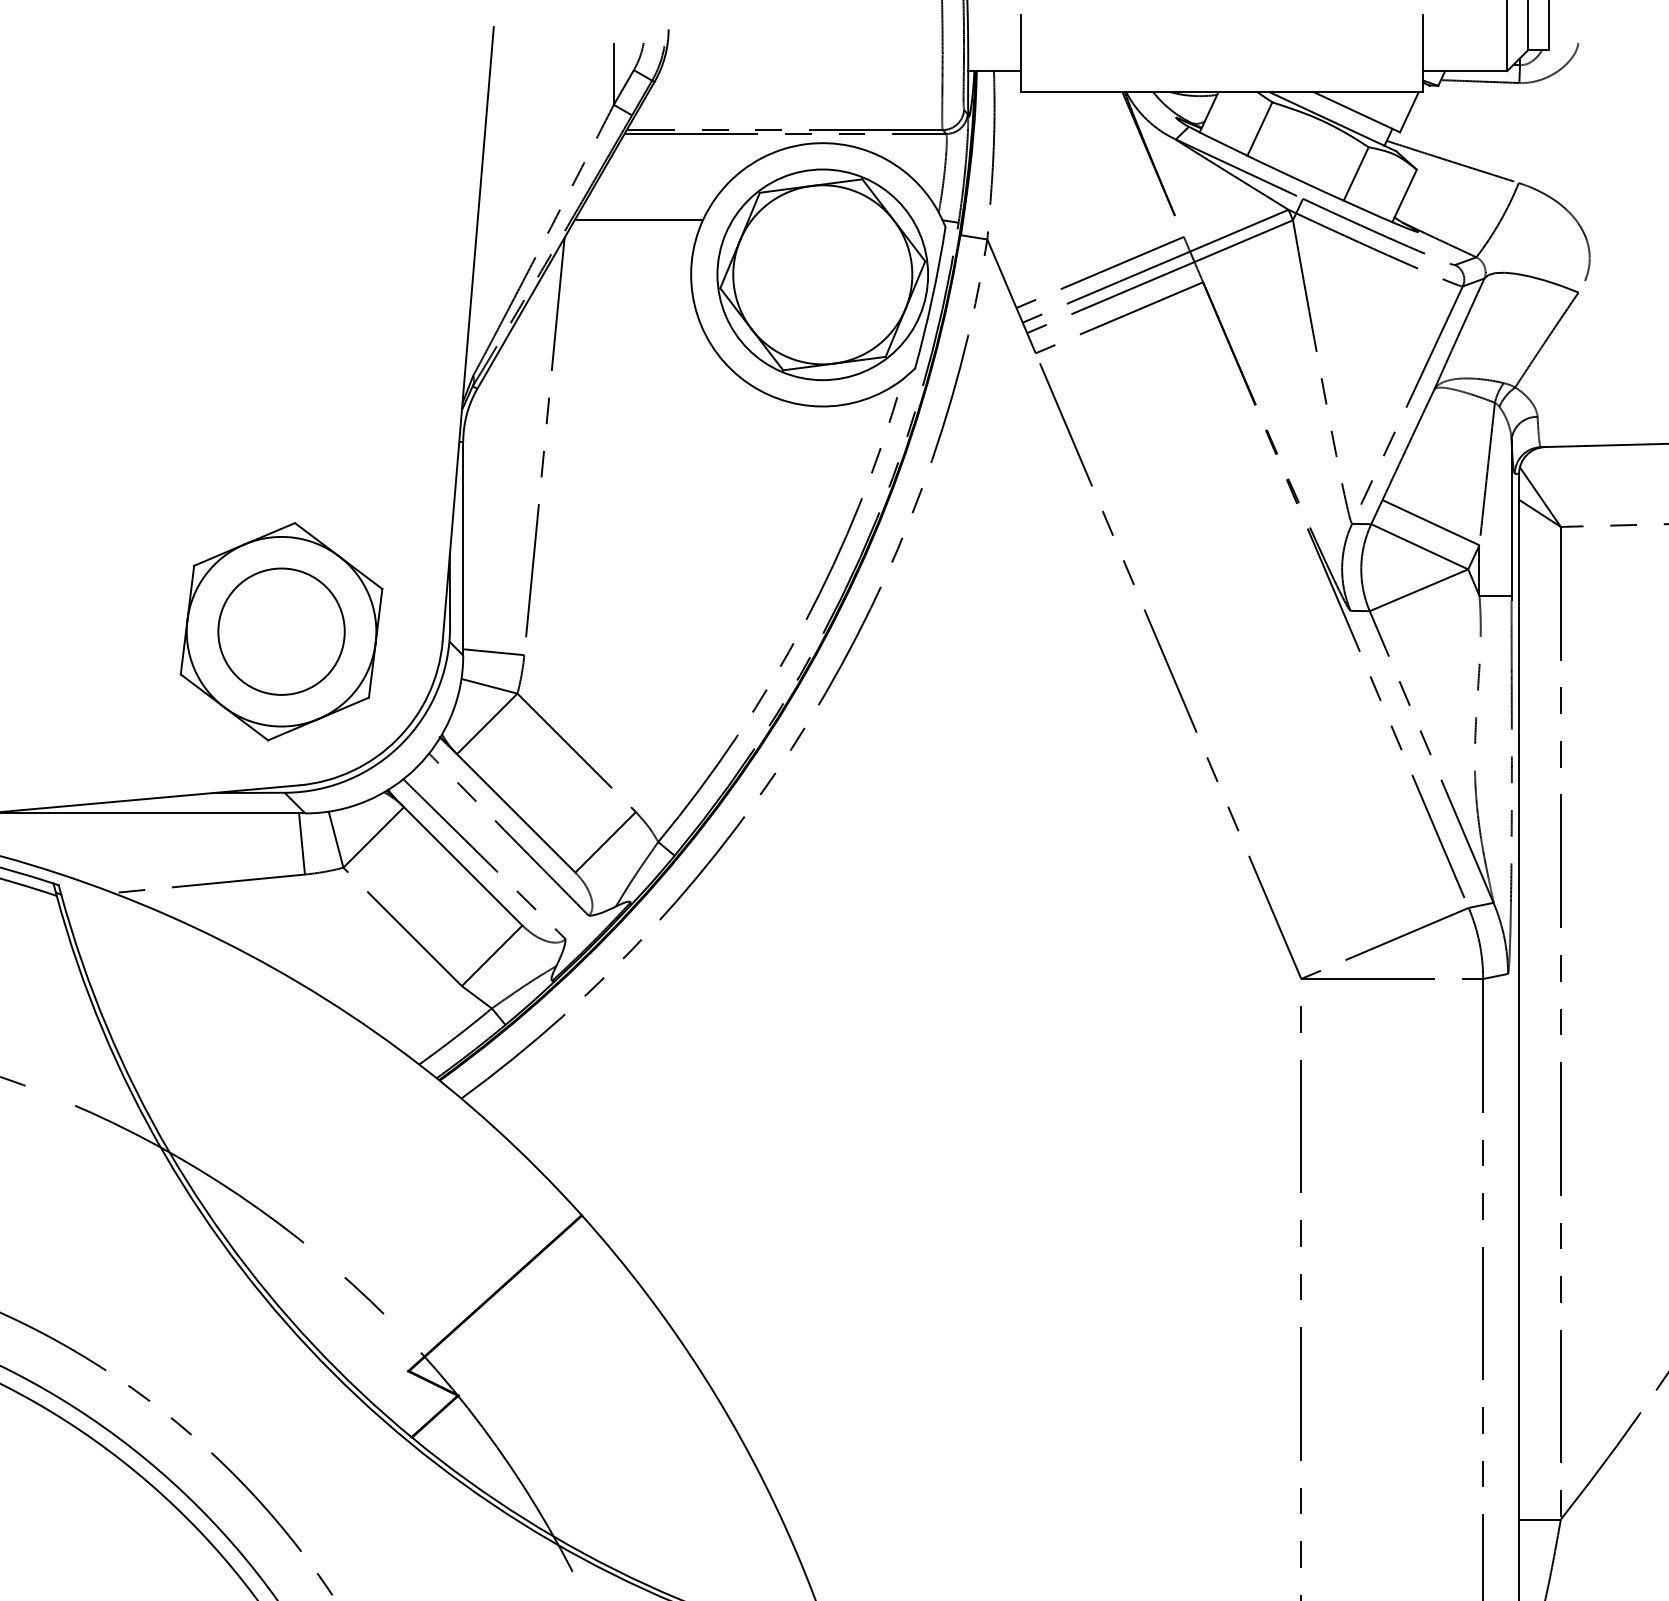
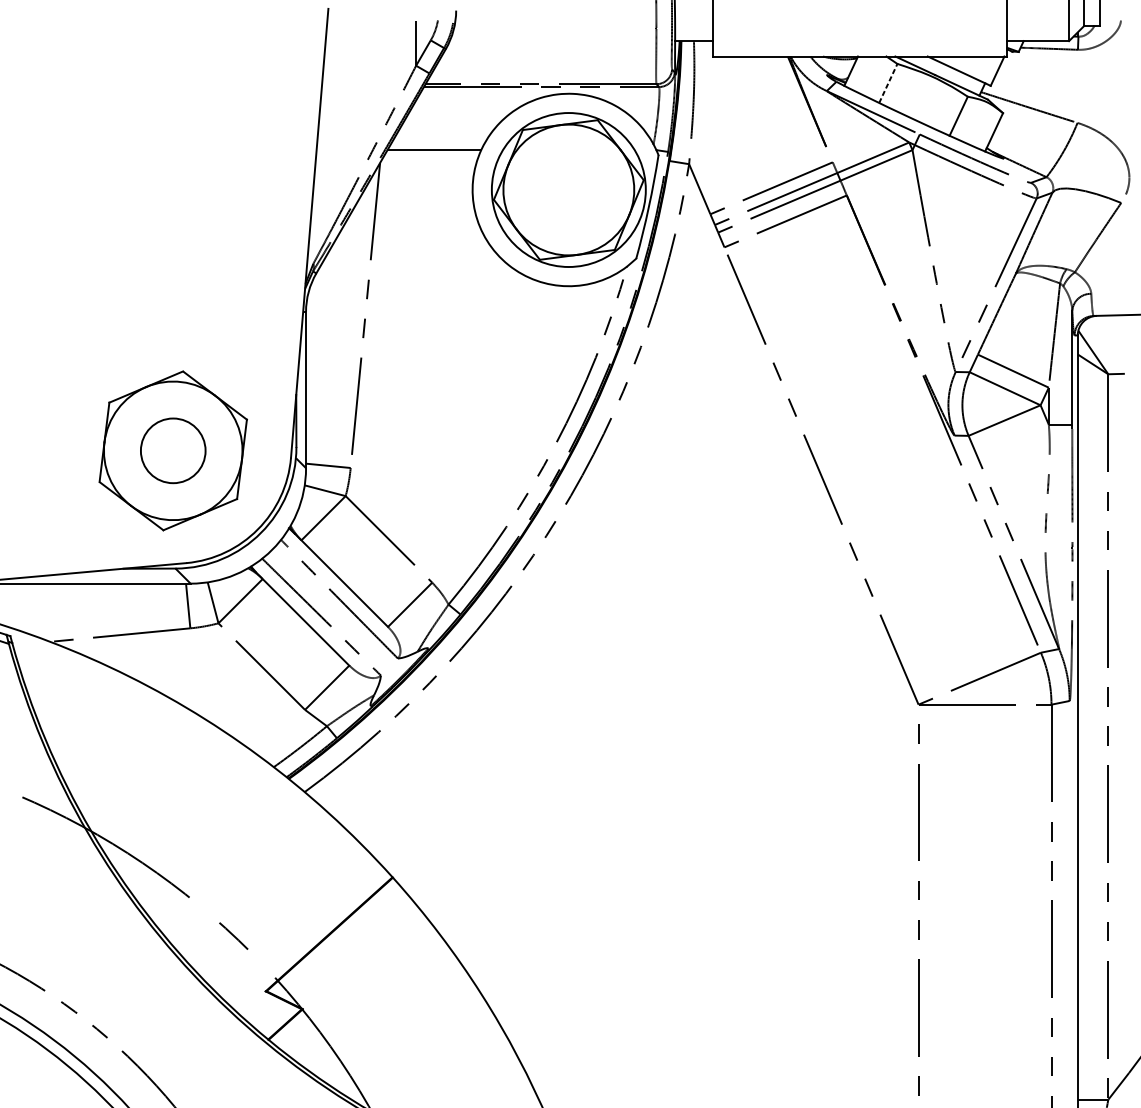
line: (1259, 129) -> (888, 83), solid -> dashed
circle: (281, 631) -> (173, 450), size x0.7

